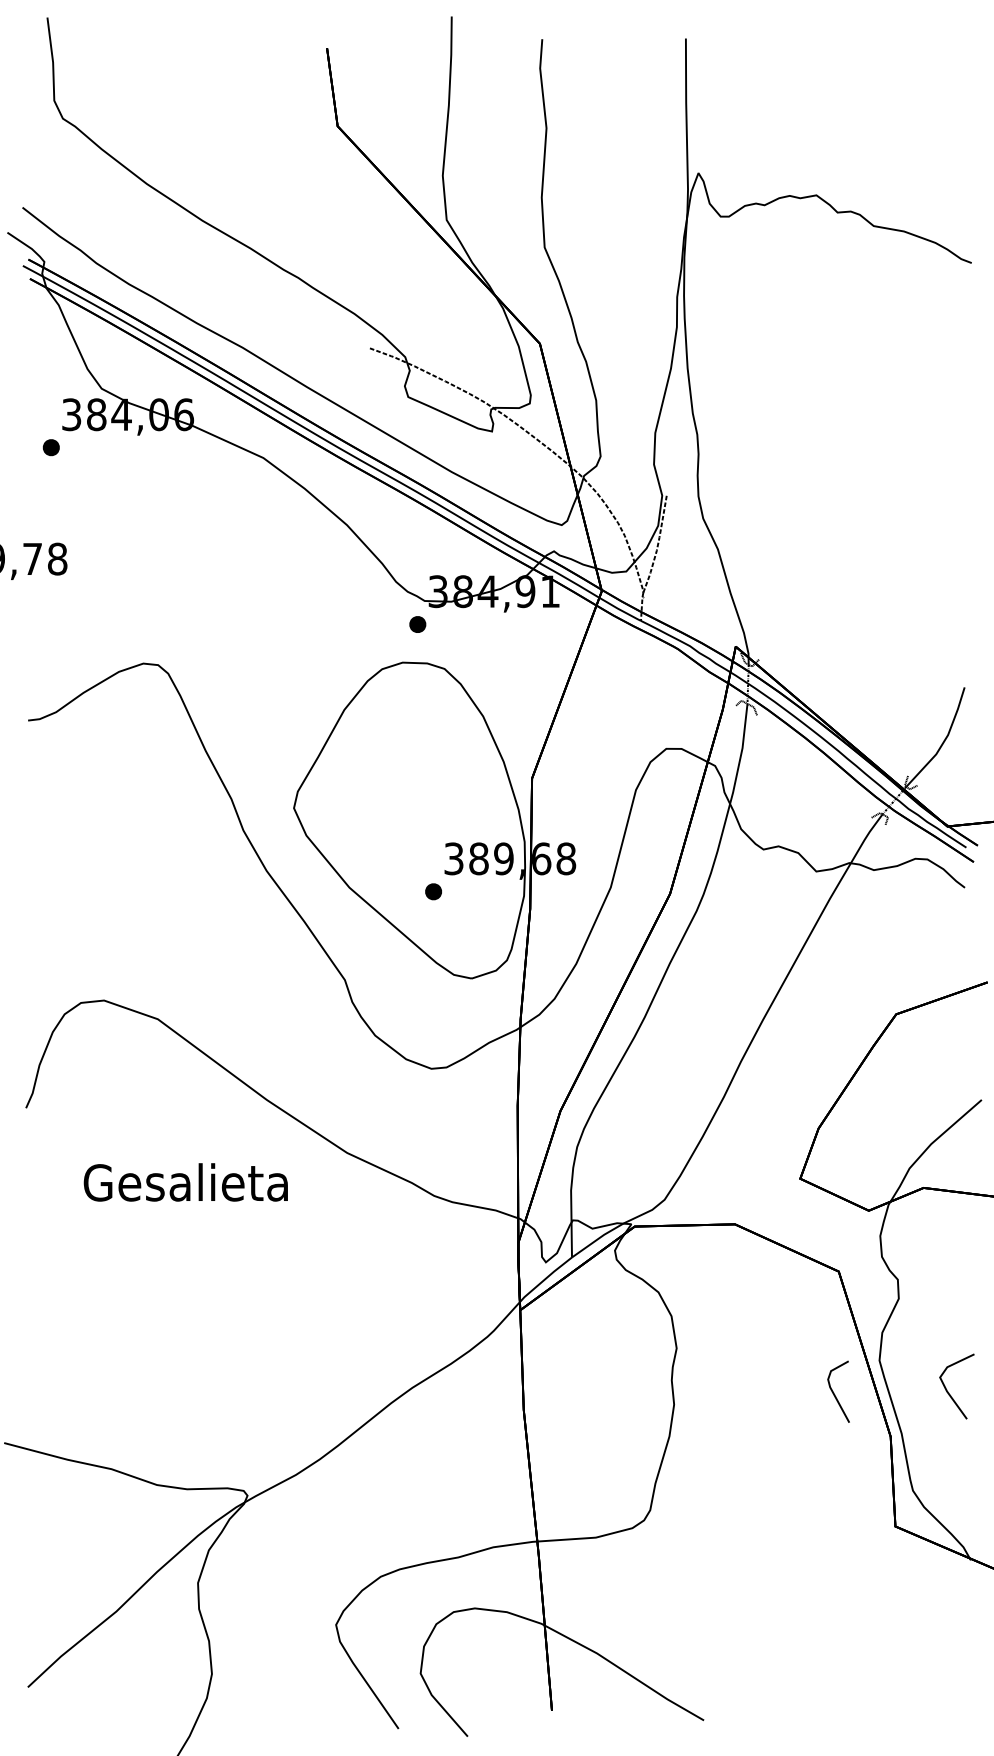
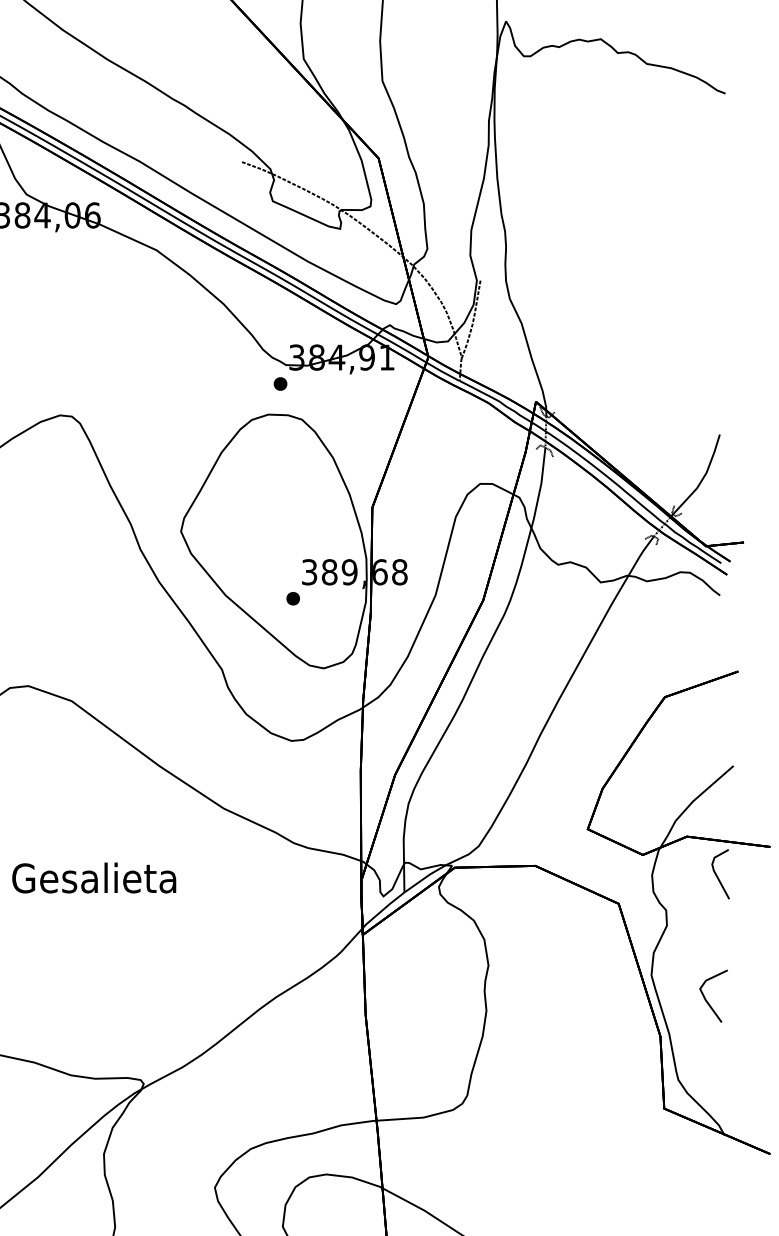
text: (185, 1182) -> (93, 878), moved
line: (834, 1392) -> (717, 874), moved

